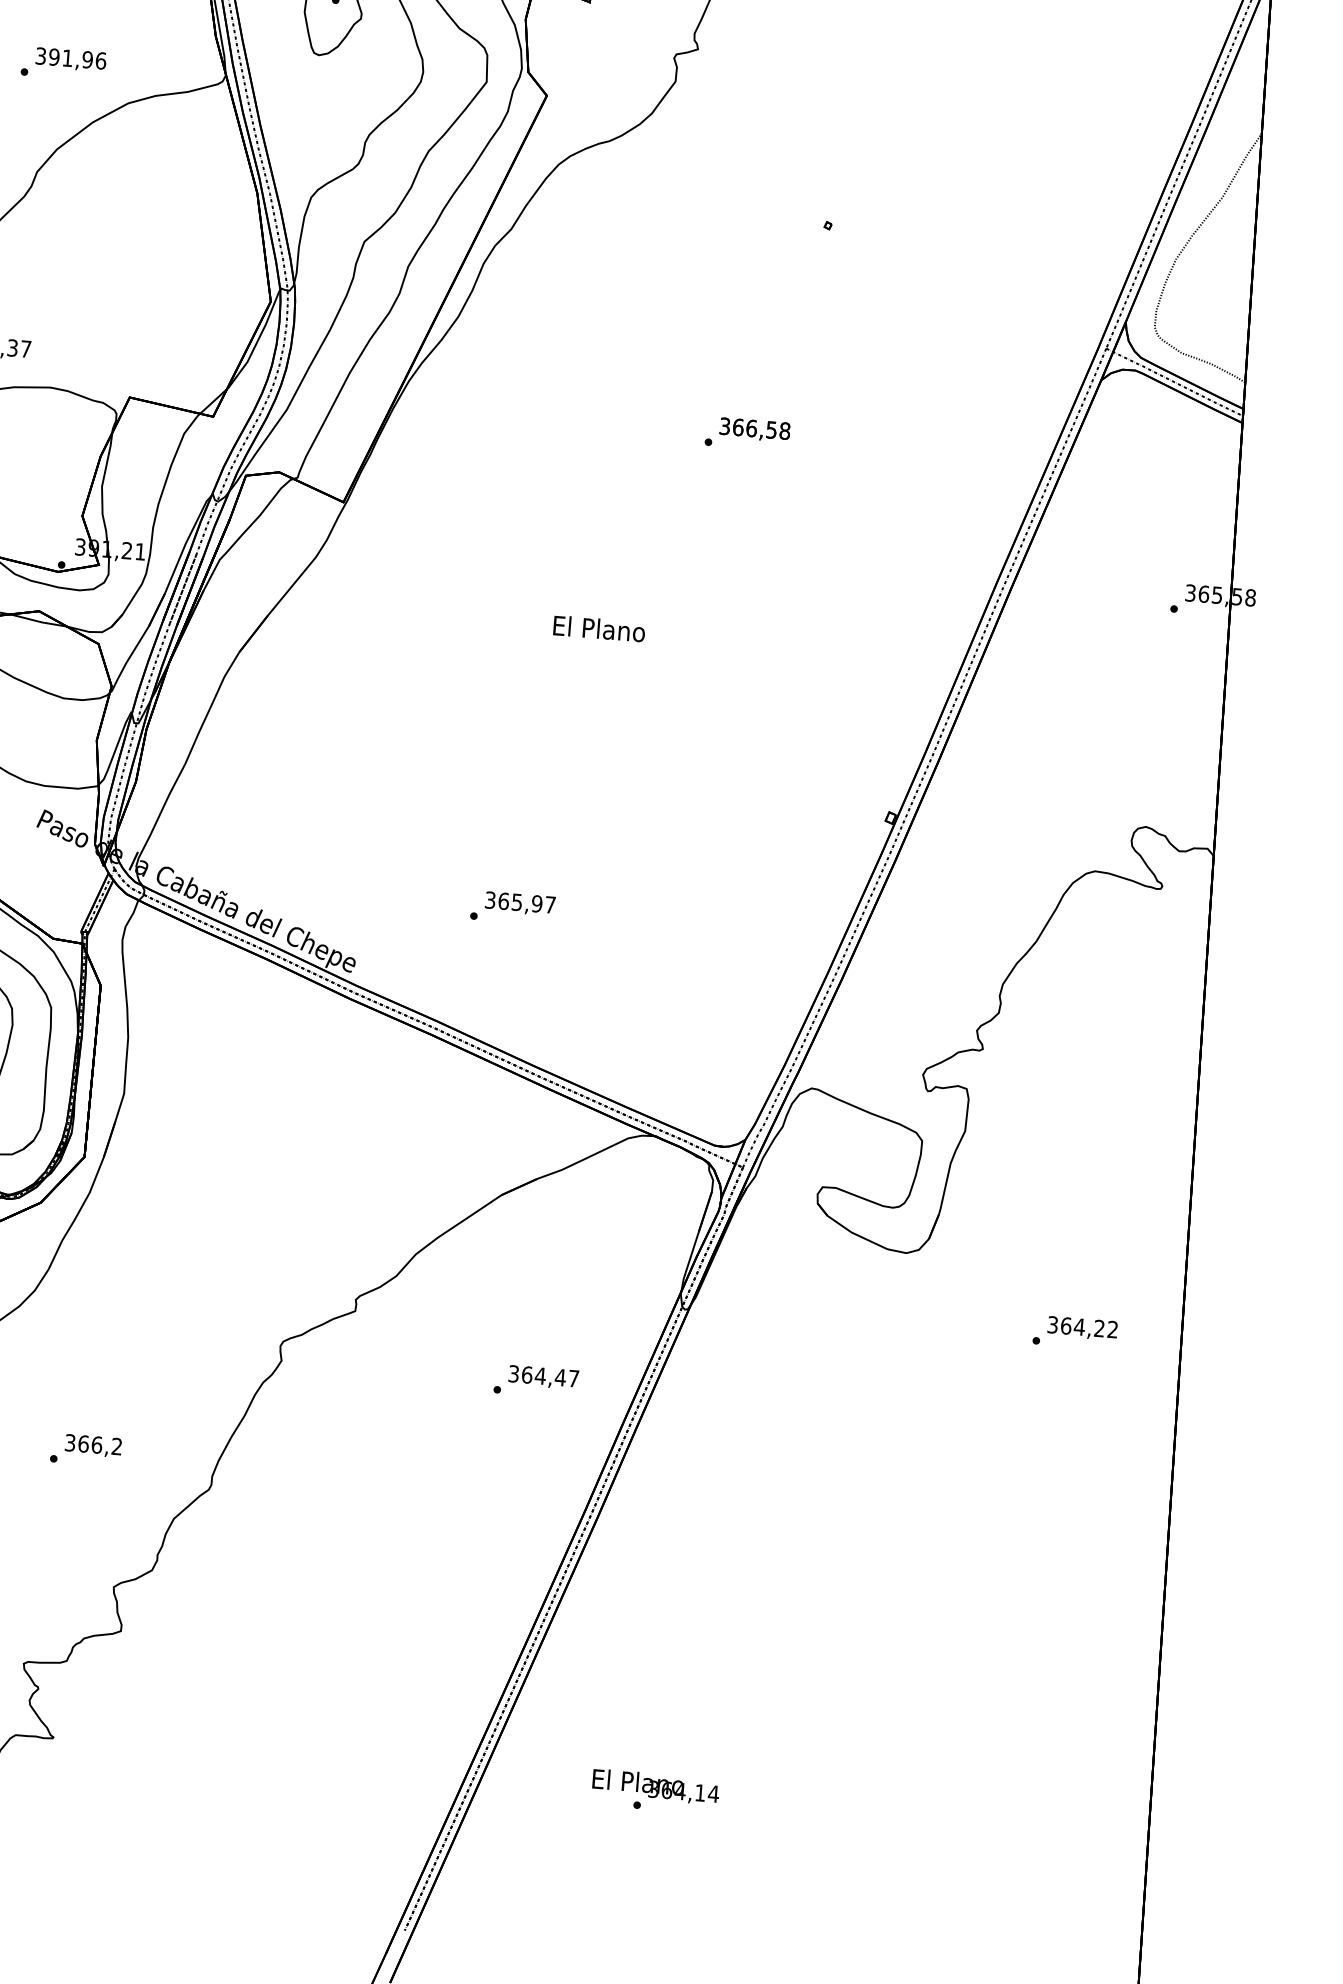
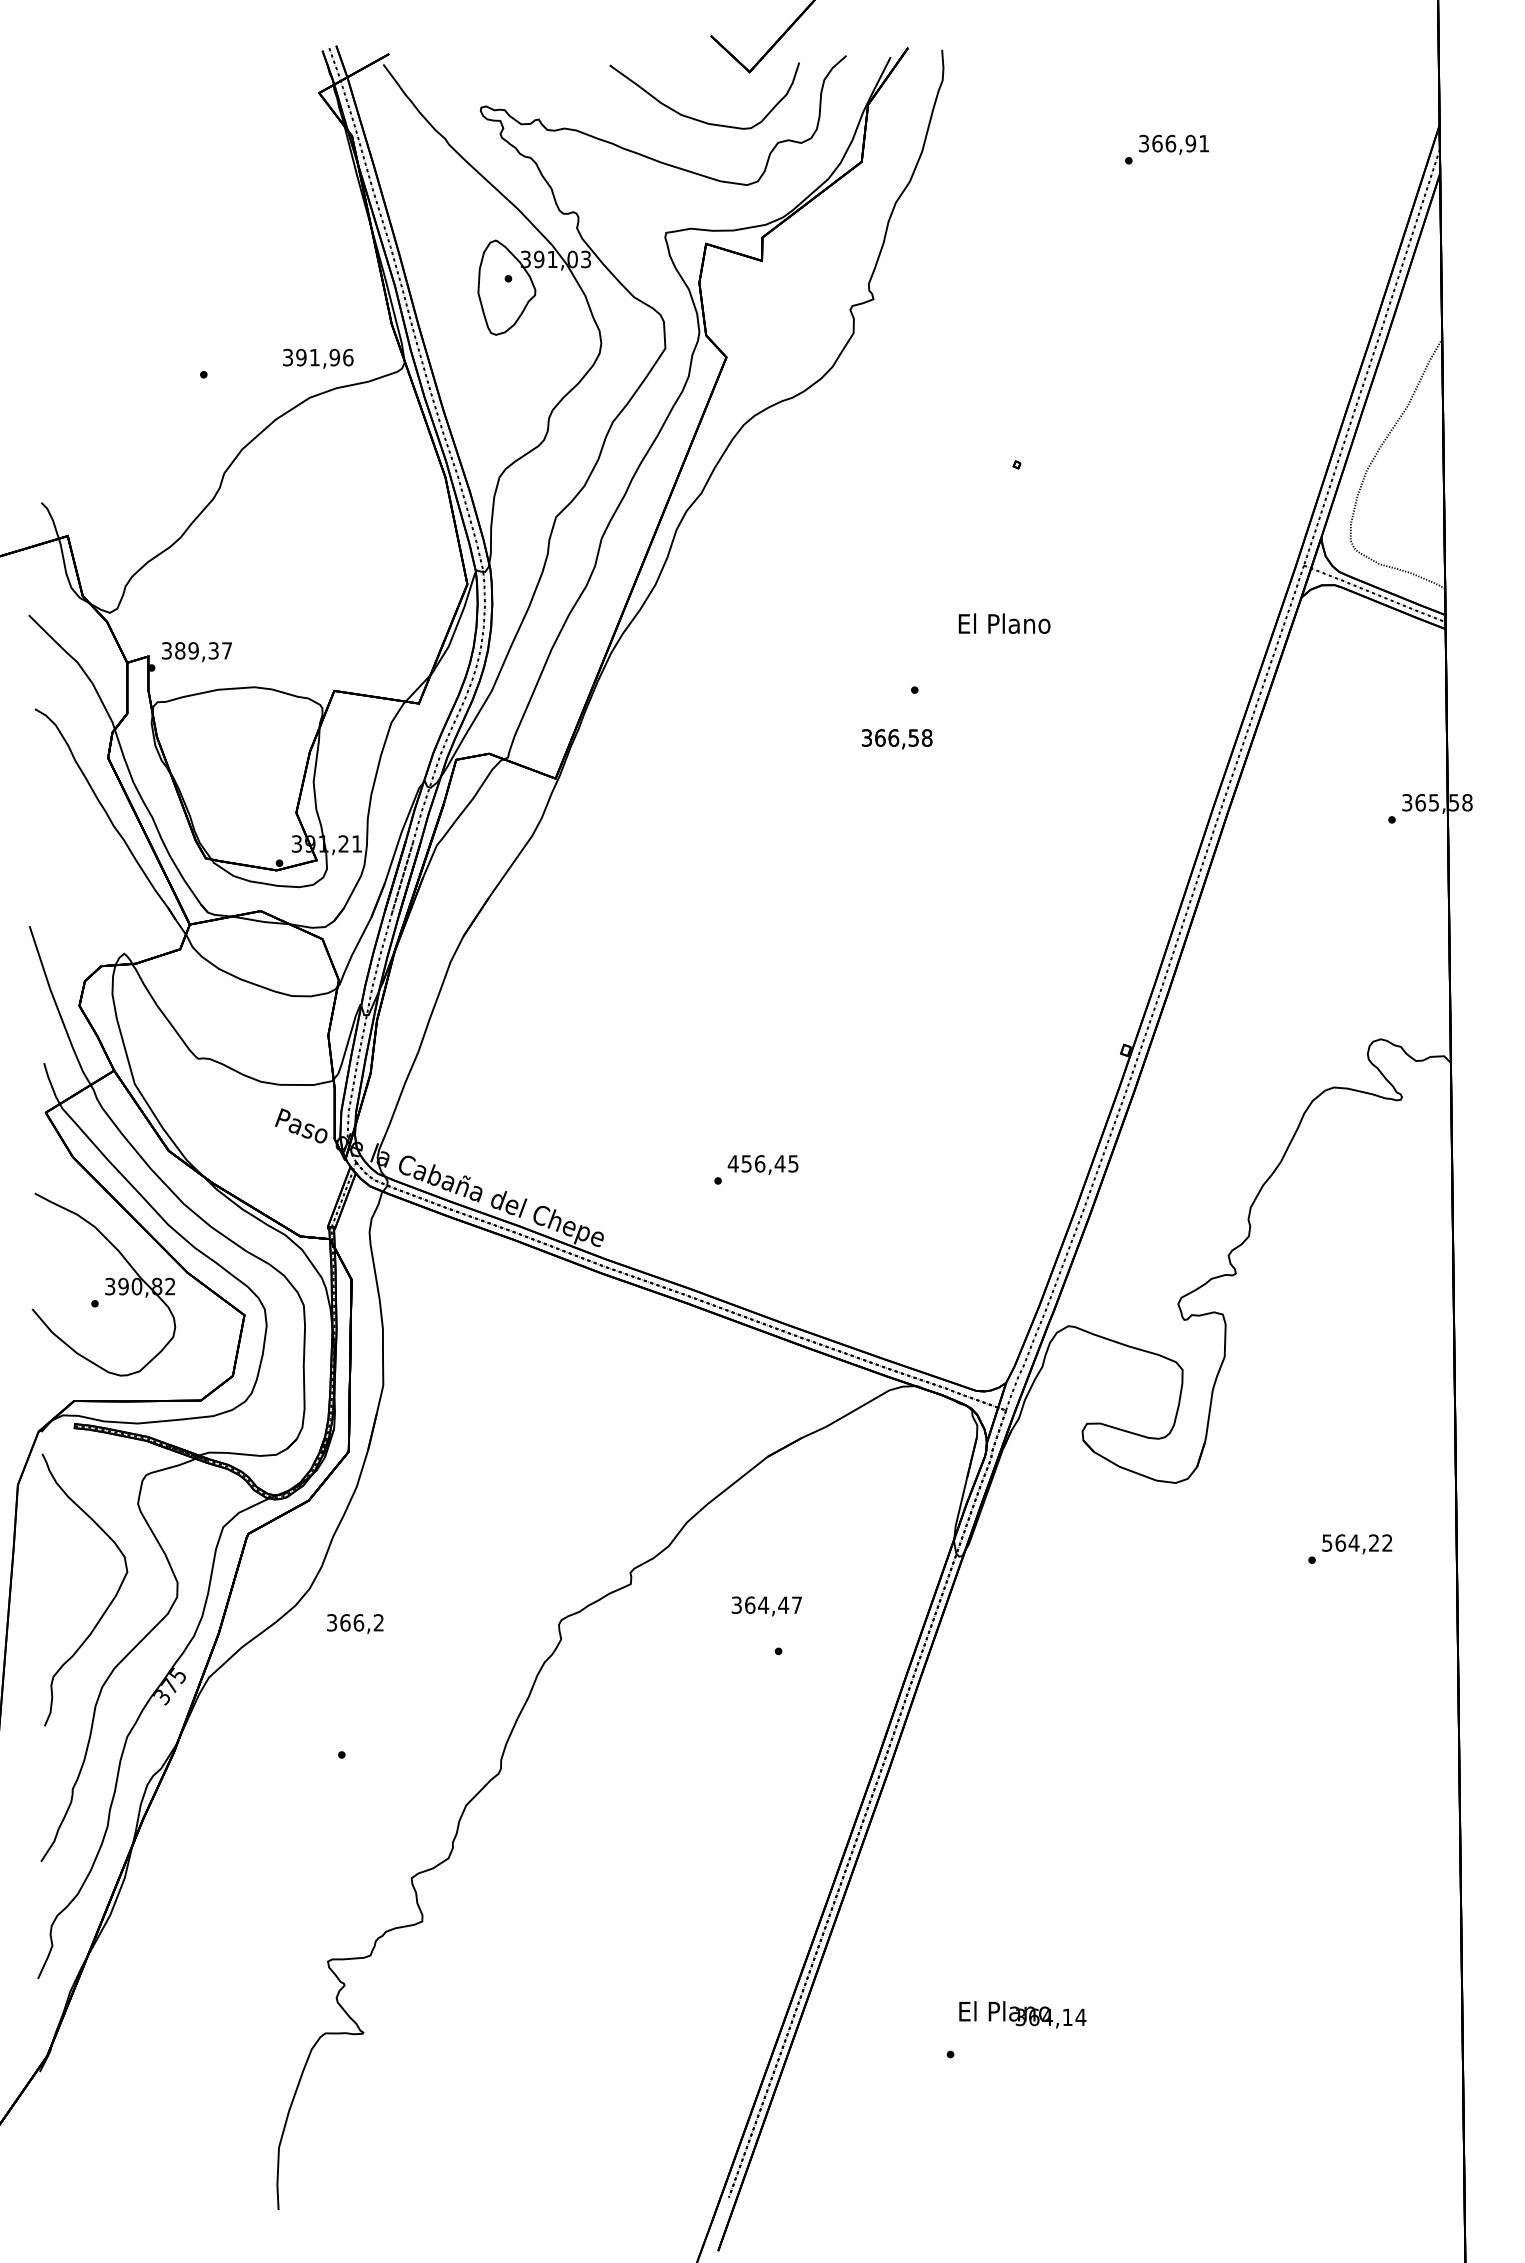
text: (71, 59) -> (318, 358), moved
text: (754, 430) -> (896, 739), moved
text: (599, 628) -> (1004, 623), moved
text: (519, 902) -> (762, 1163), 365,97 -> 456,45
text: (1053, 1324) -> (1327, 1542), 364,22 -> 564,22
text: (543, 1377) -> (766, 1606), moved
text: (93, 1445) -> (355, 1623), moved
text: (655, 1786) -> (1022, 2014), moved

